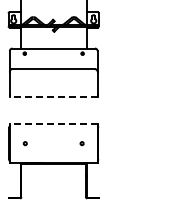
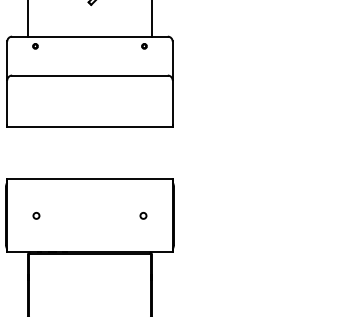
line: (53, 96) -> (89, 127), dashed -> solid
line: (53, 124) -> (89, 179), dashed -> solid

